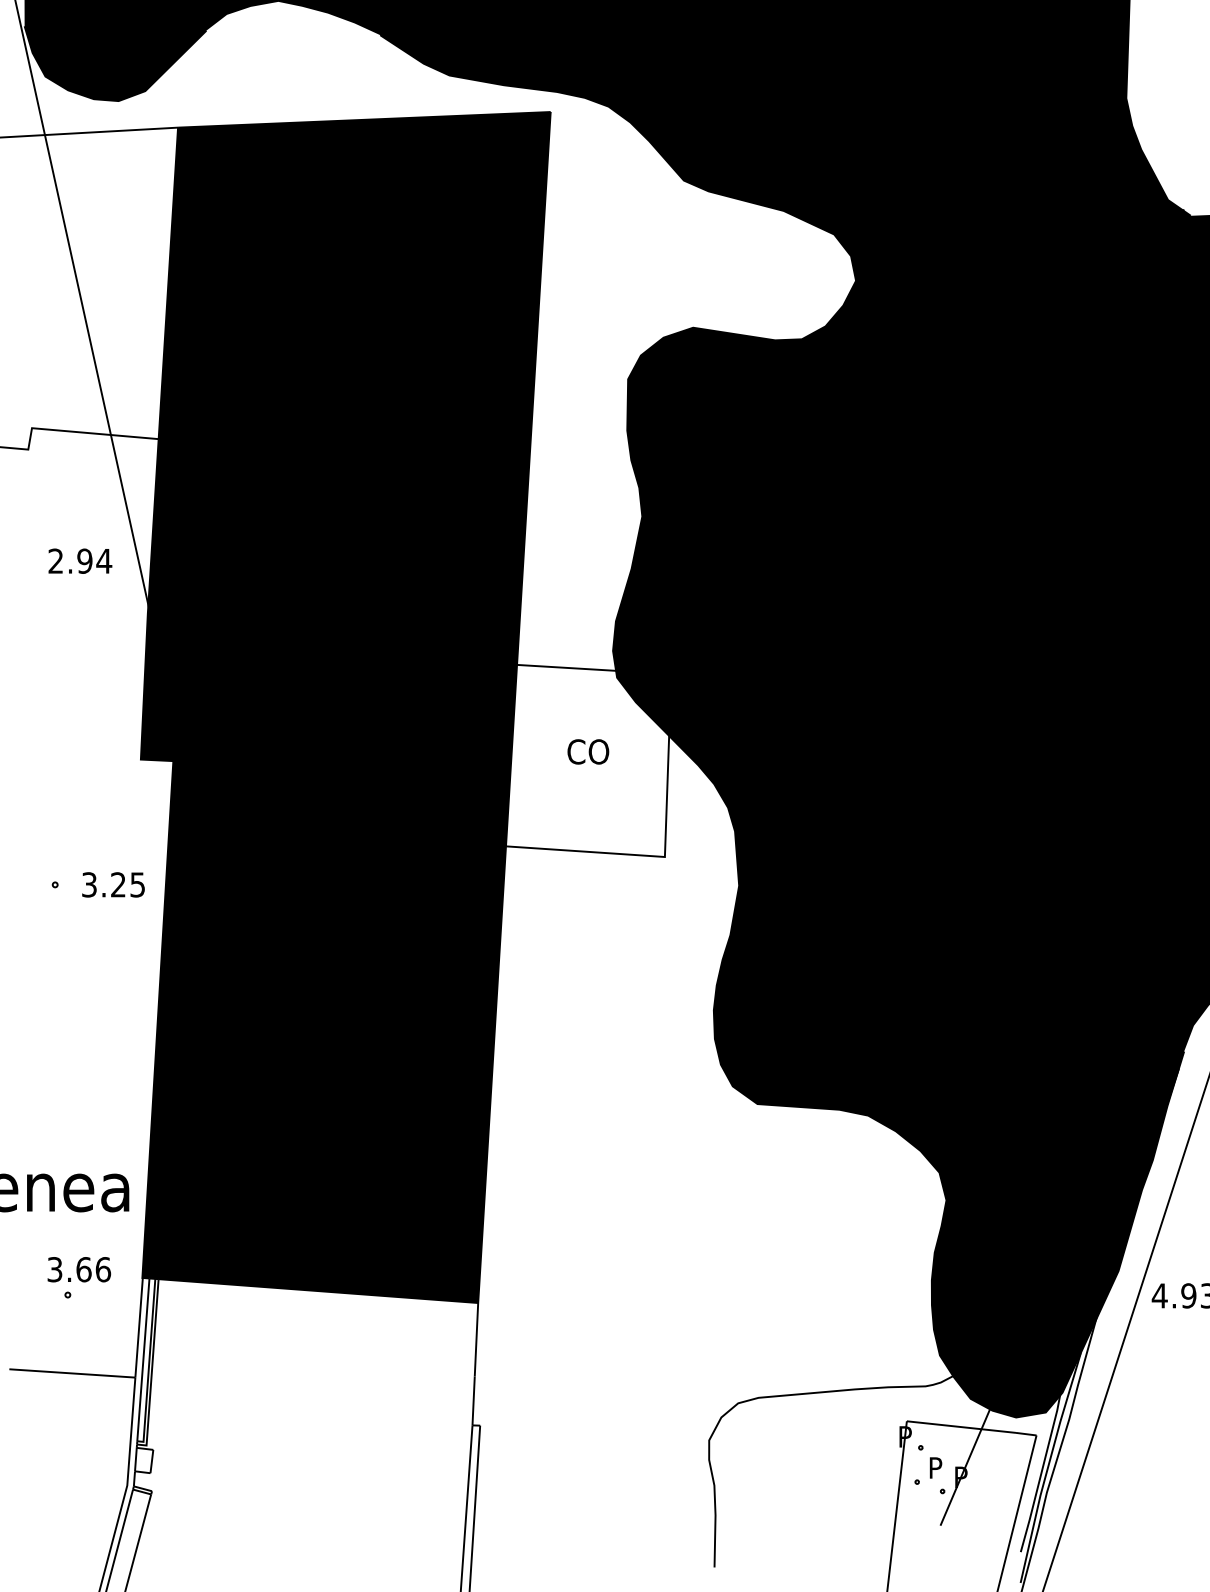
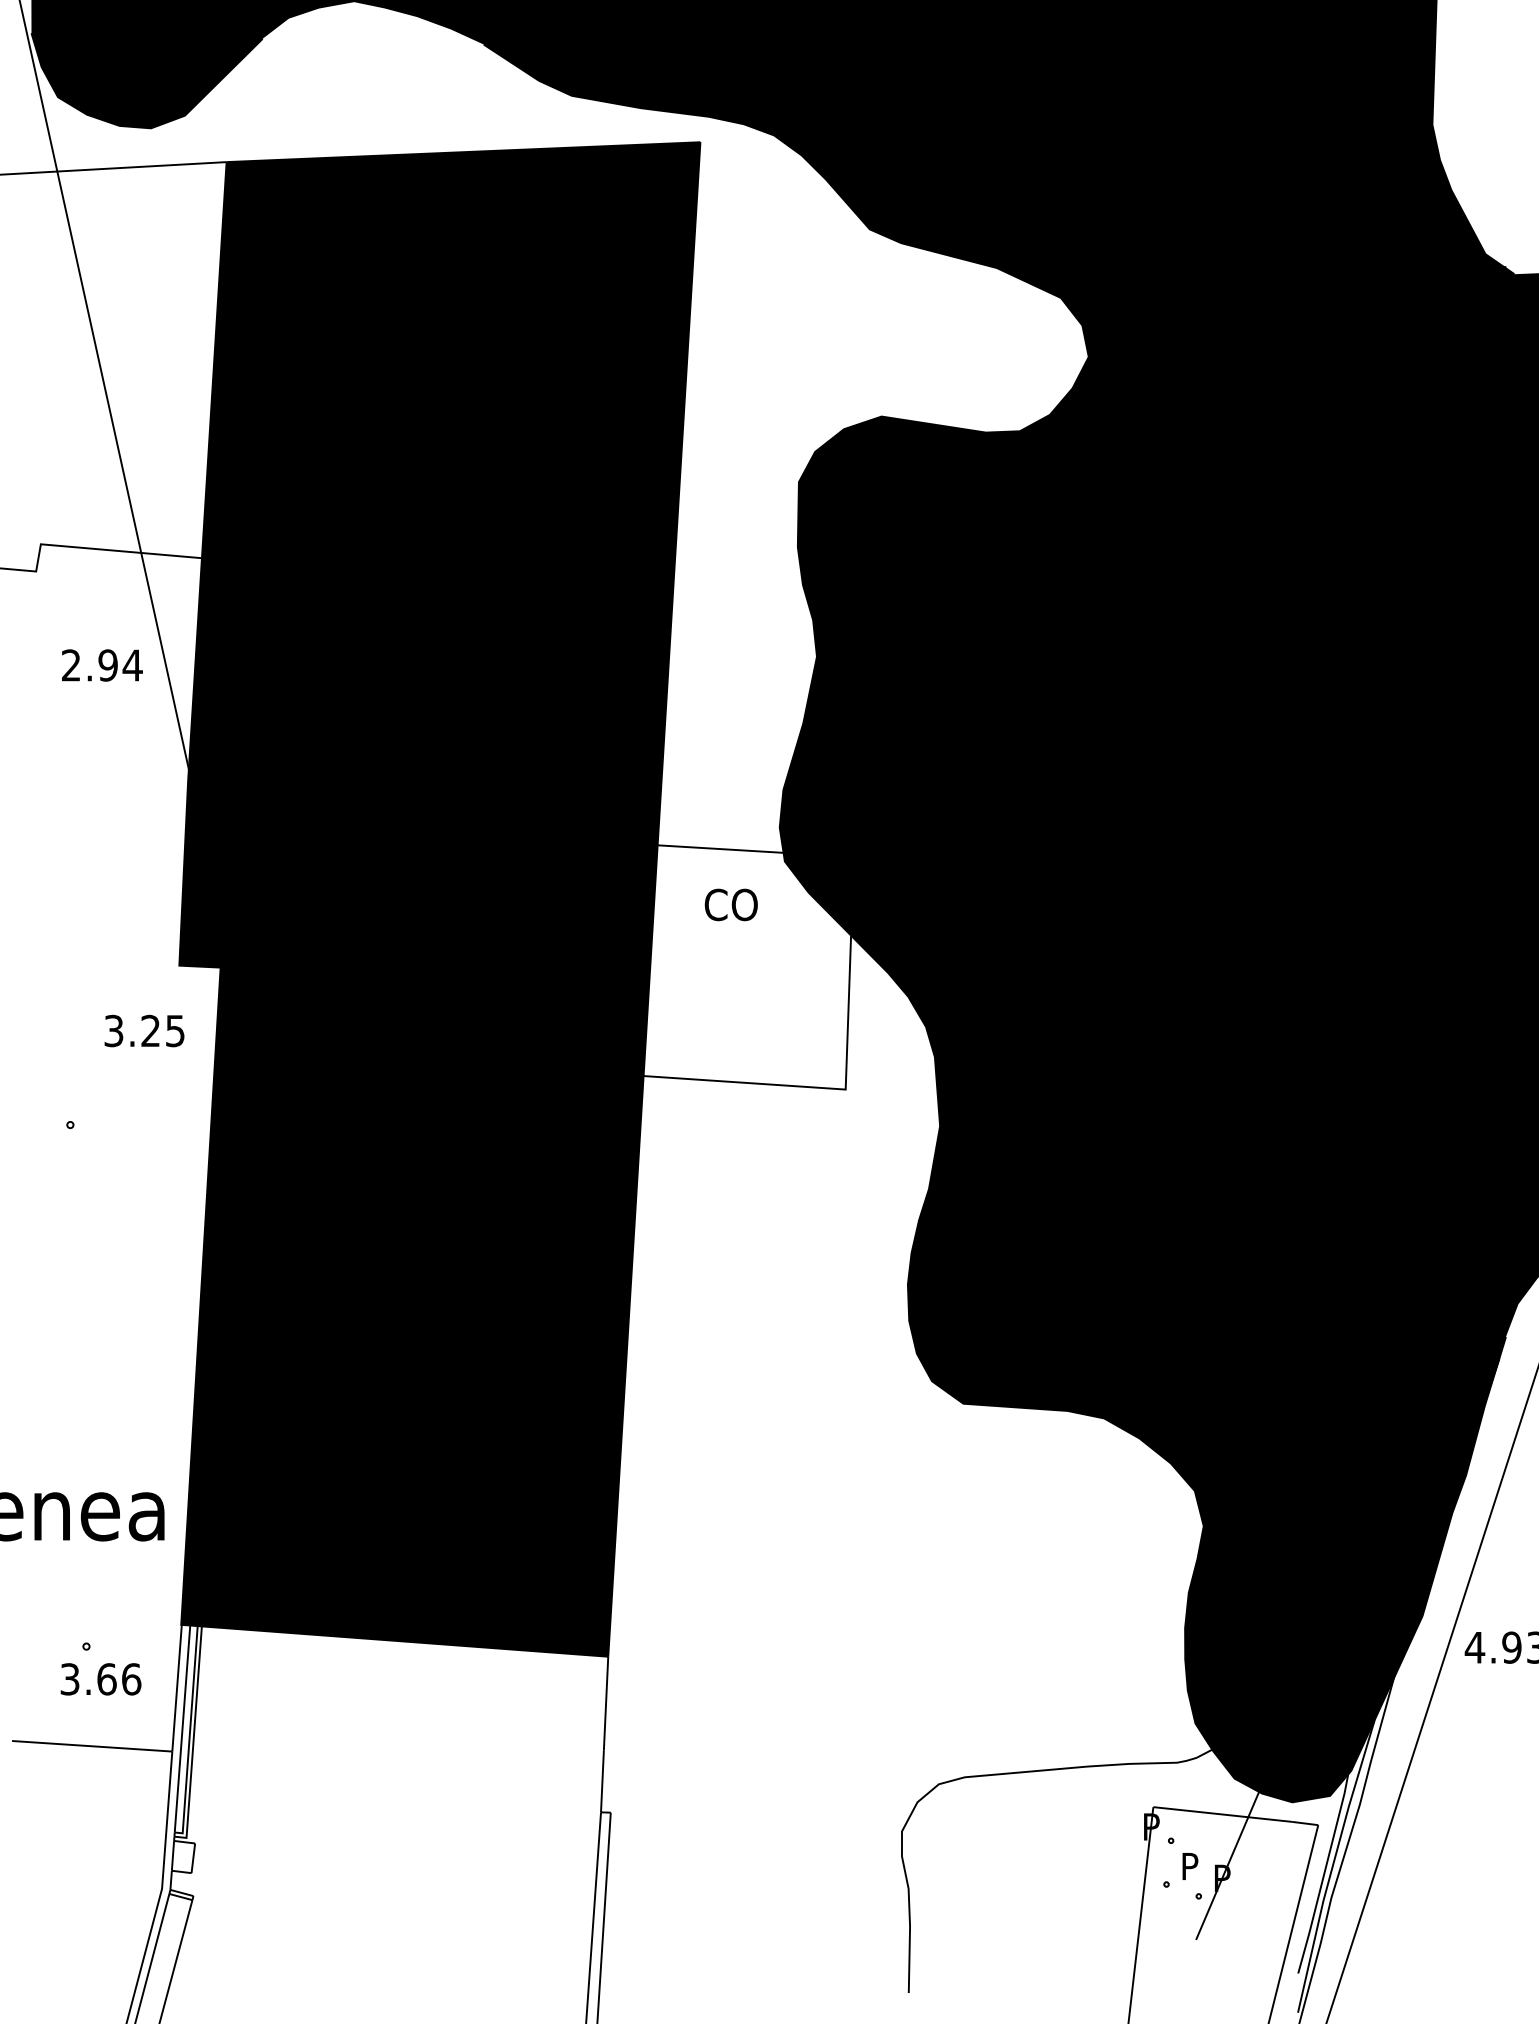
text: (80, 561) -> (102, 665), moved
text: (587, 751) -> (730, 904), moved
text: (113, 884) -> (144, 1030), moved
text: (78, 1269) -> (100, 1679), moved

